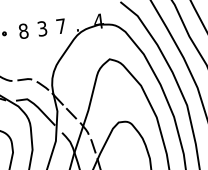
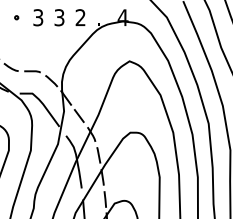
text: (61, 26) -> (80, 17), 7 -> 2
text: (23, 31) -> (38, 17), 8 -> 3

